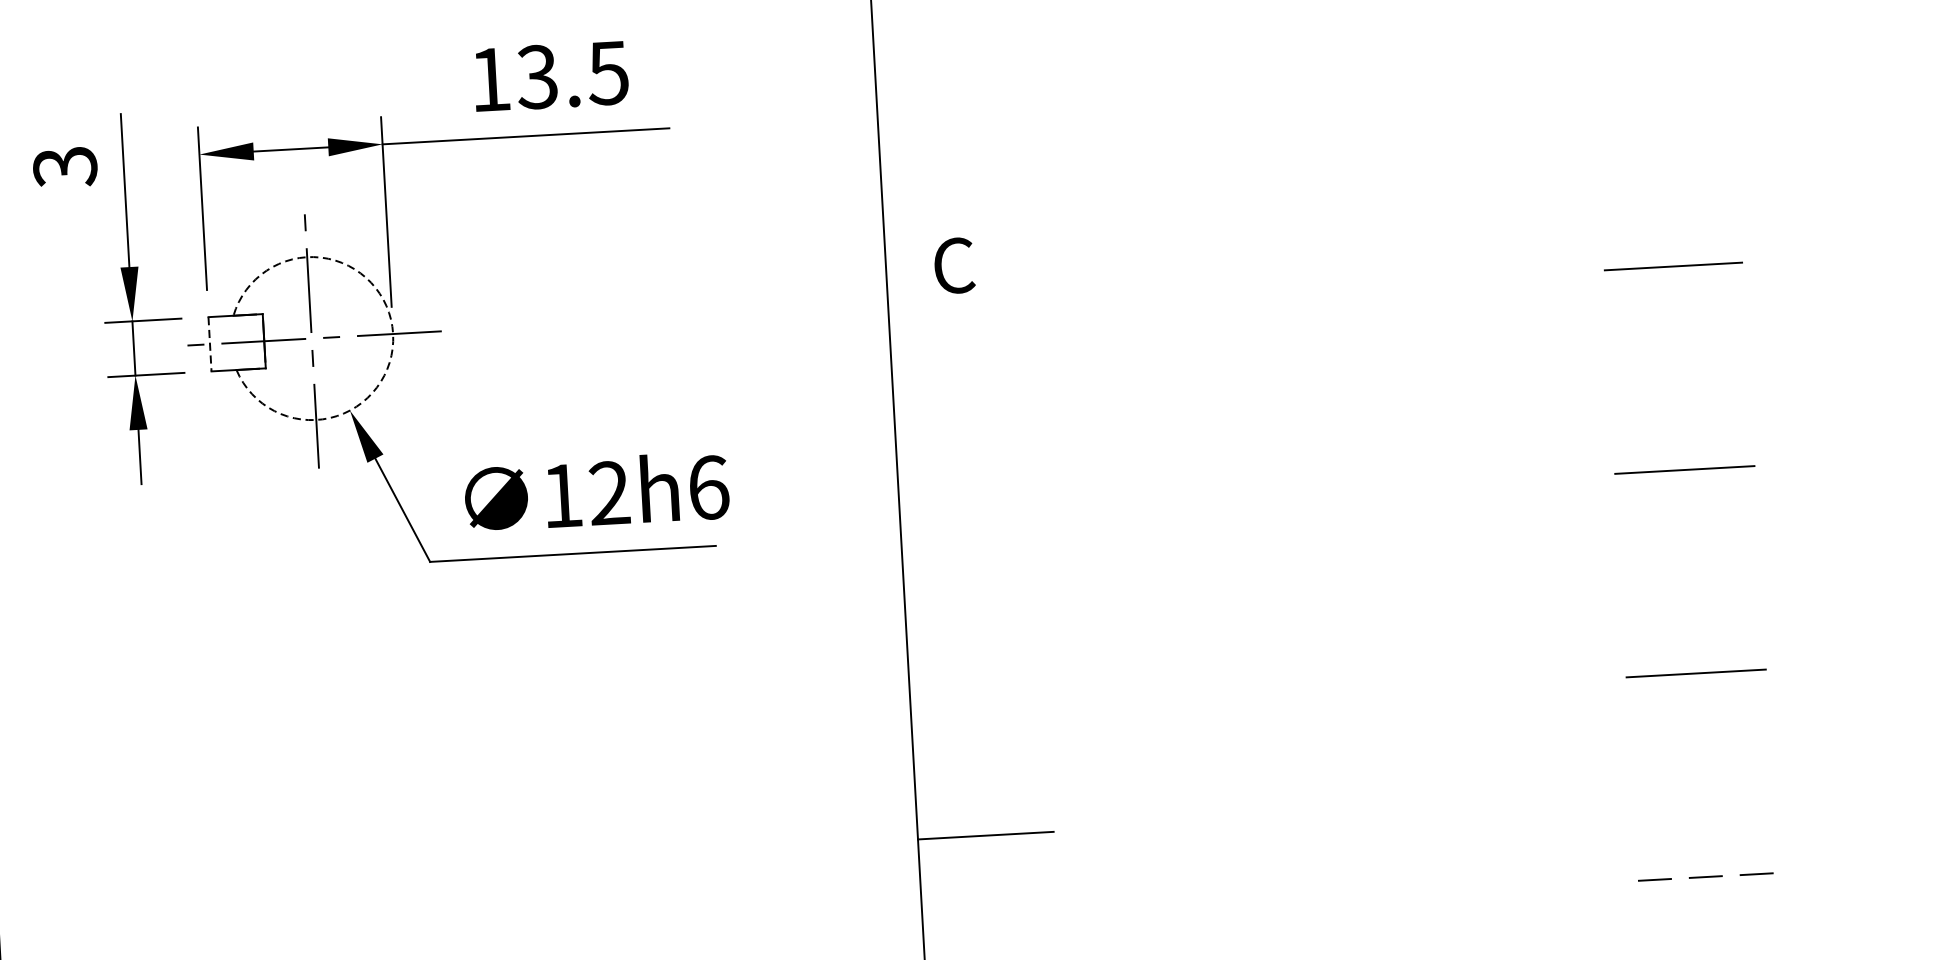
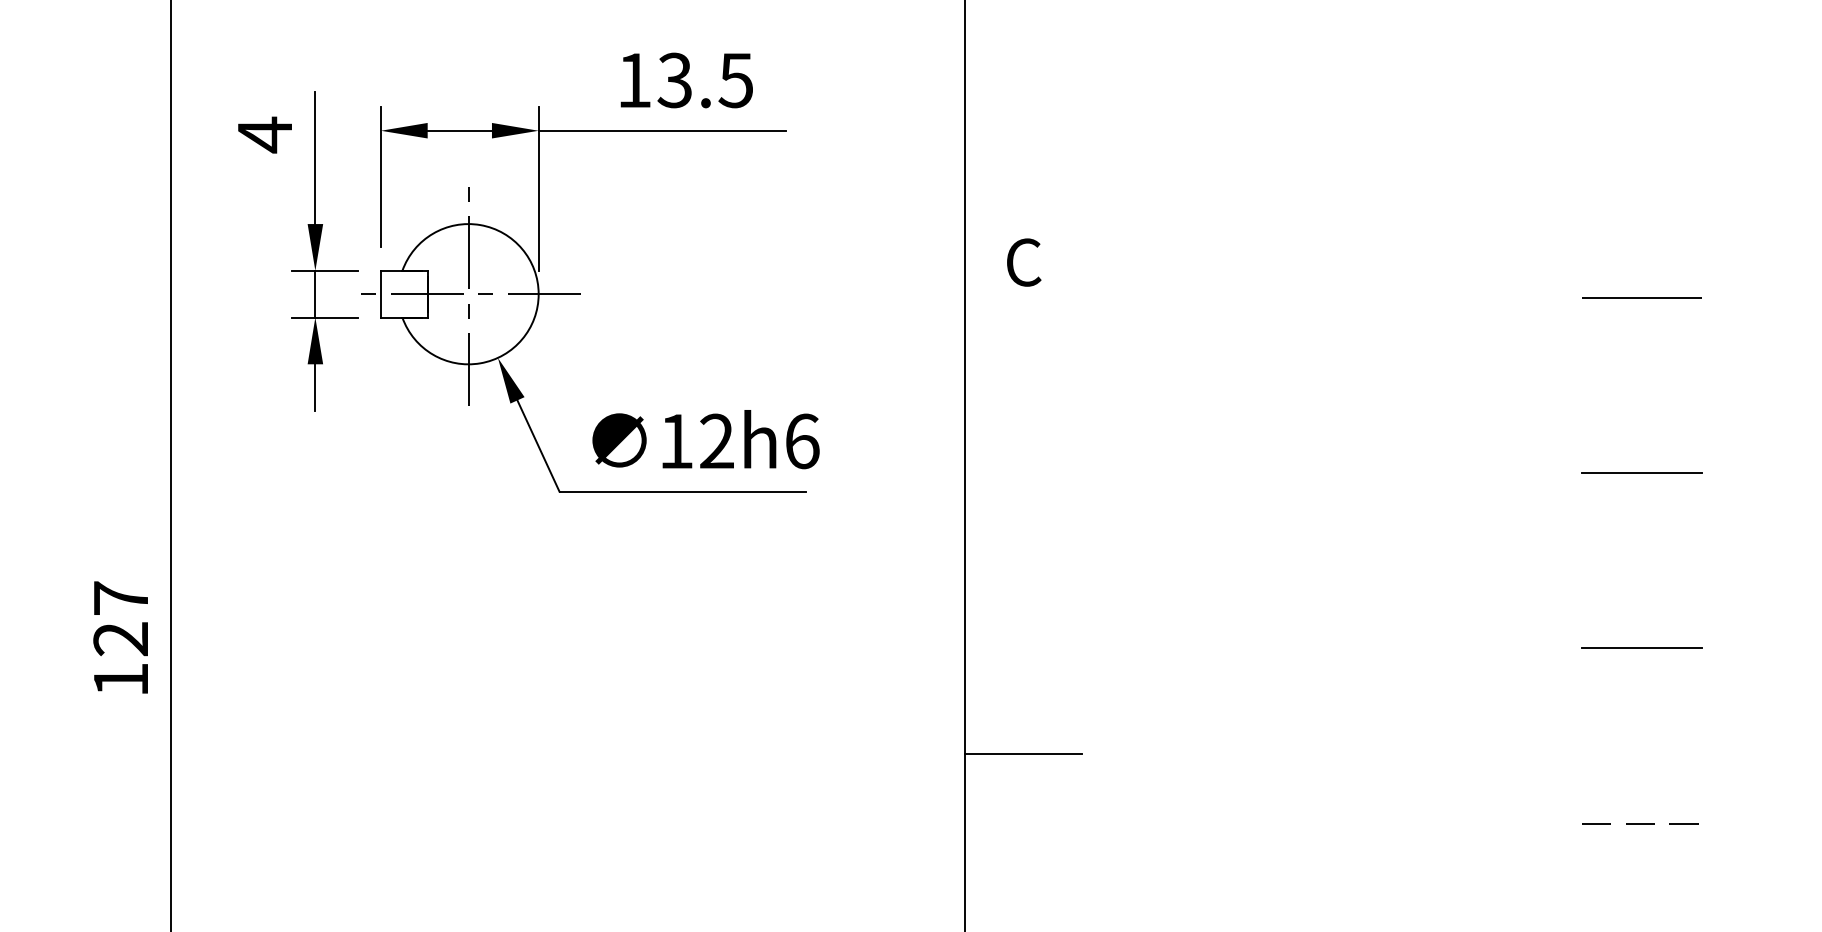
text: (64, 166) -> (264, 134), 3 -> 4
arc: (392, 334) -> (538, 294), dashed -> solid
line: (209, 344) -> (380, 294), dashed -> solid

